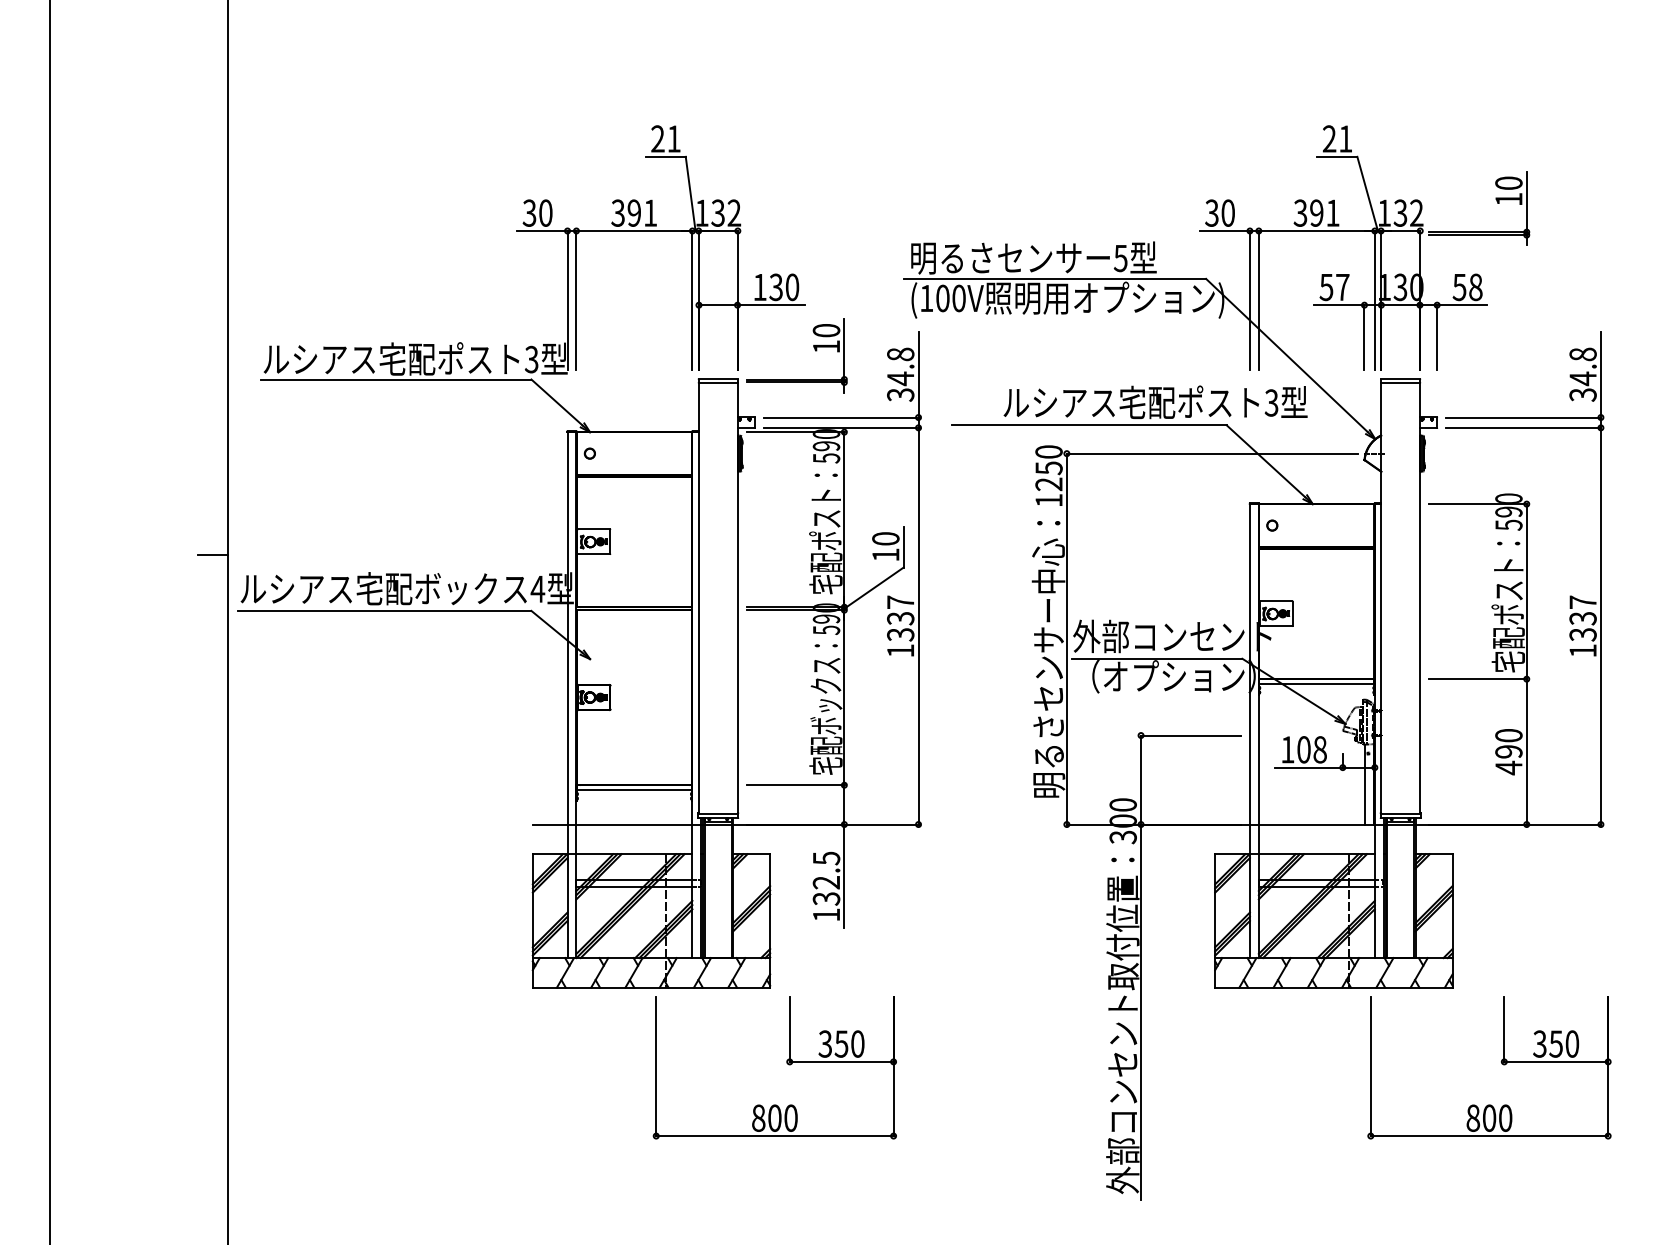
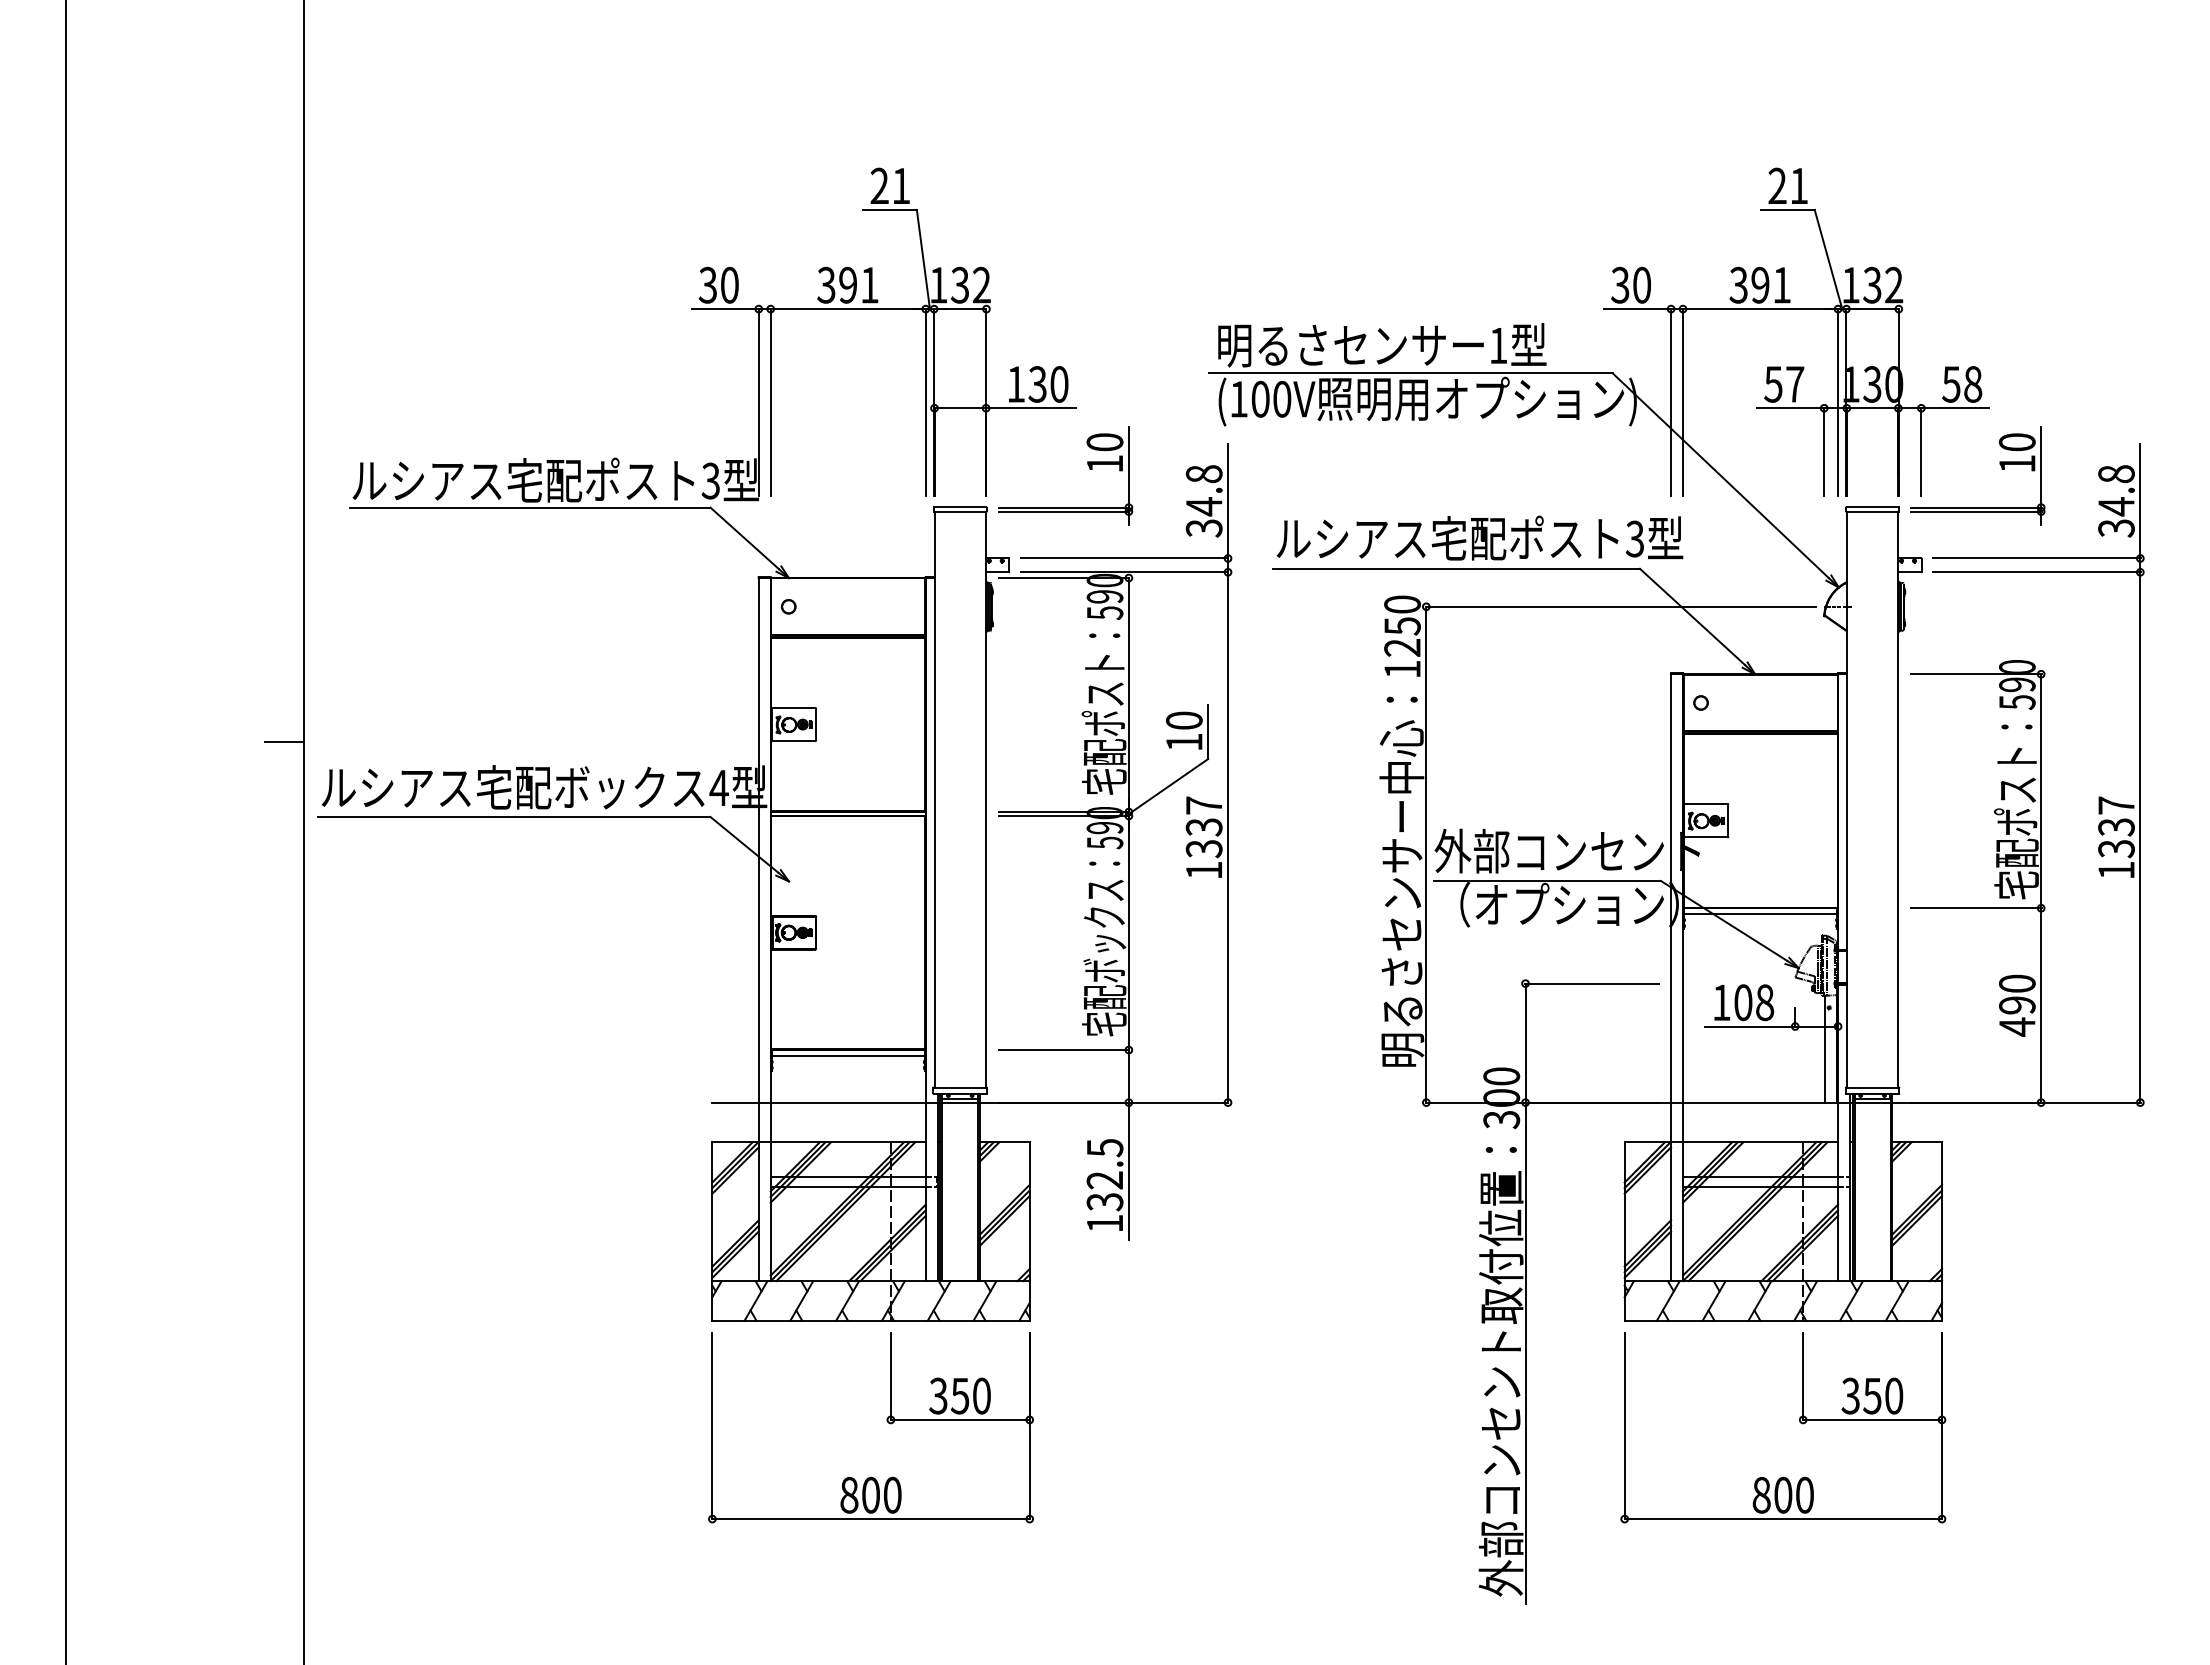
part: (1495, 199) -> (1999, 464), moved
text: (1120, 258) -> (1498, 346), 5 -> 1
text: (1155, 401) -> (1479, 537), moved
part: (786, 1062) -> (886, 1420), moved
part: (1501, 1063) -> (1799, 1422), moved

